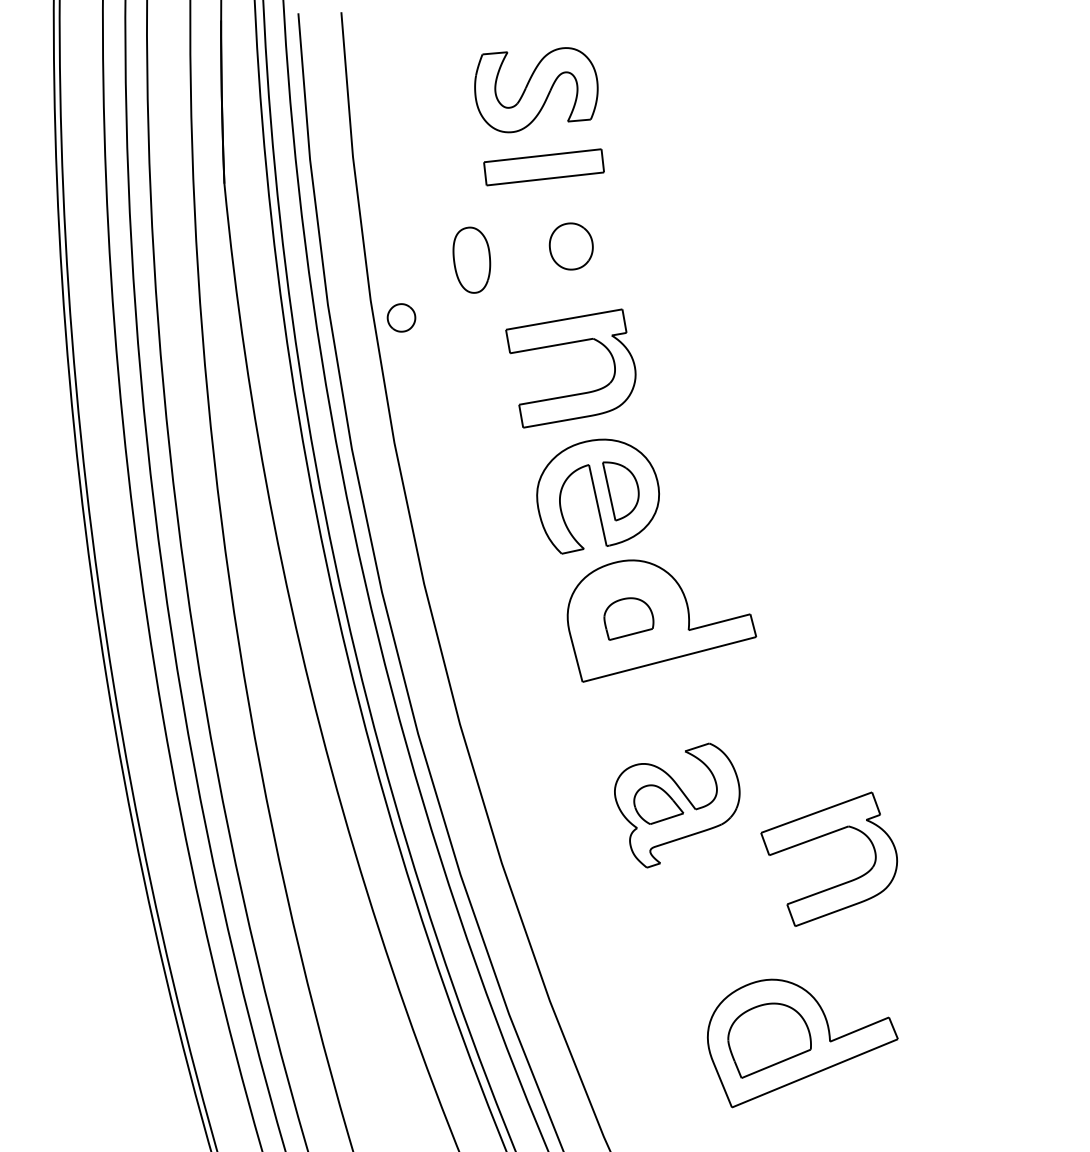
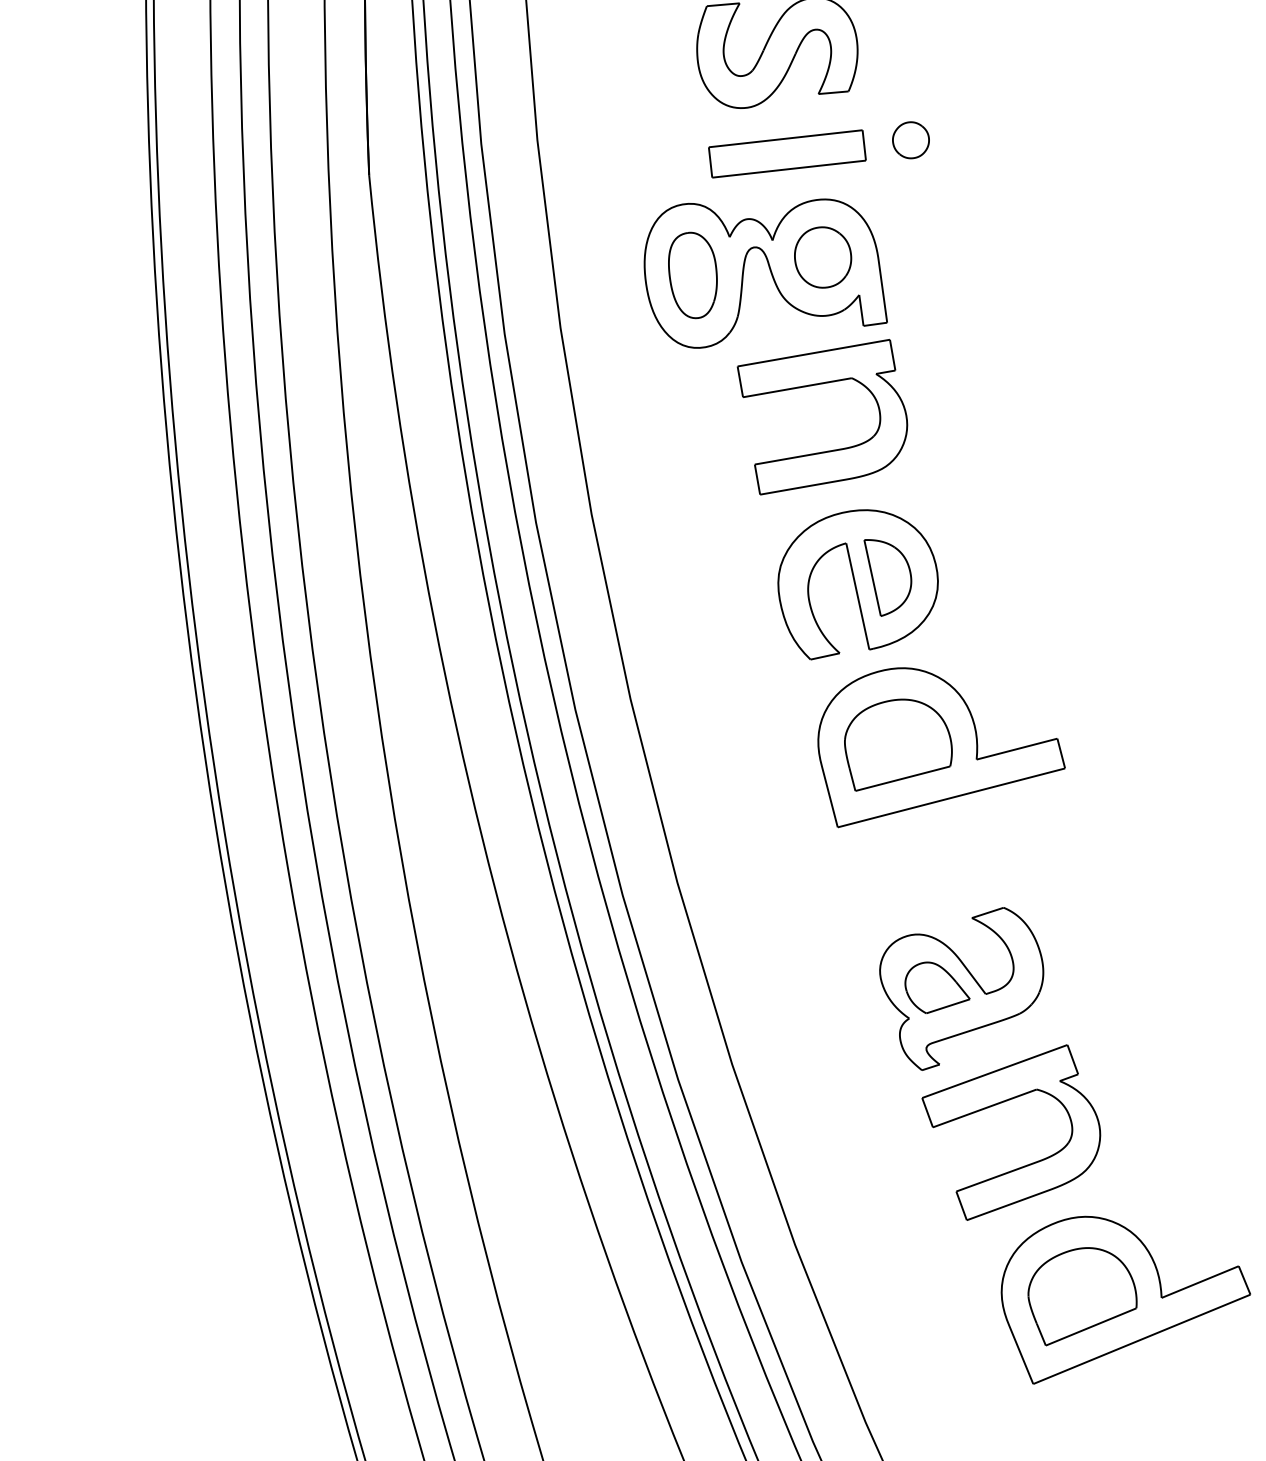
part: (527, 258) -> (765, 273), added
part: (401, 317) -> (910, 139), moved
part: (628, 618) -> (897, 744), size x1.67
part: (821, 837) -> (1001, 1104), moved

